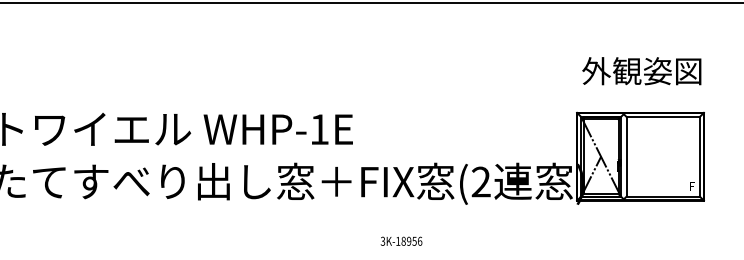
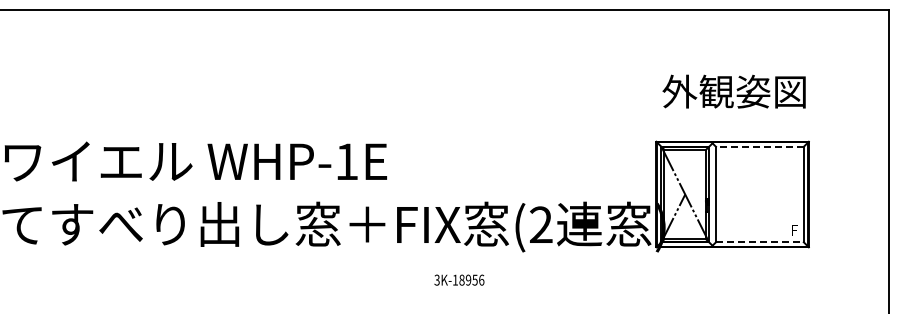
line: (662, 116) -> (759, 146), solid -> dashed
line: (662, 196) -> (759, 242), solid -> dashed
text: (401, 240) -> (459, 279), moved

